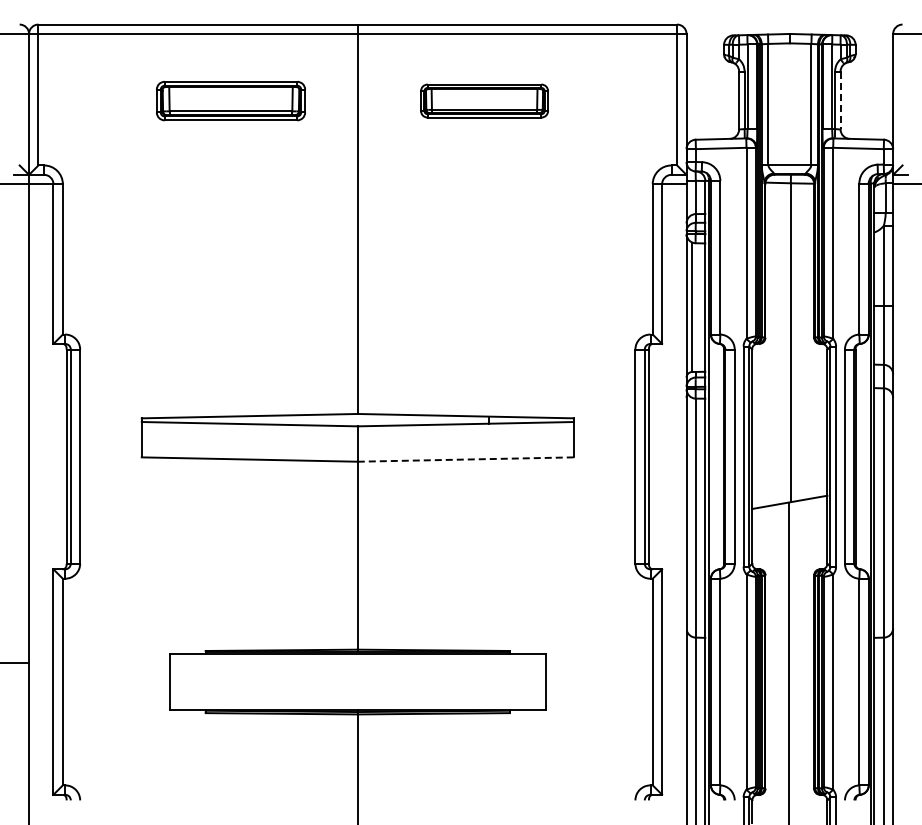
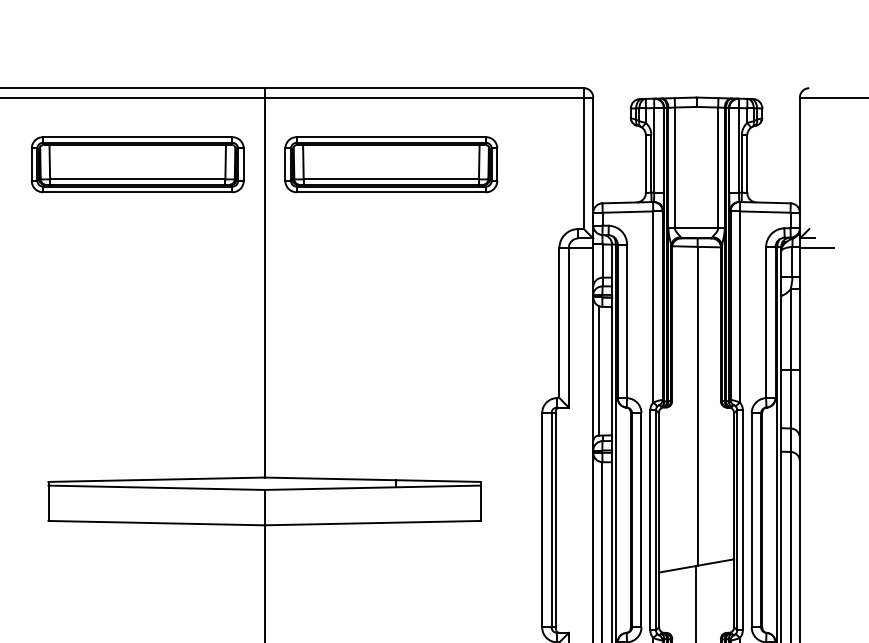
part: (230, 100) -> (137, 164), size x1.43
part: (484, 100) -> (391, 164), size x1.67
line: (840, 100) -> (747, 164), dashed -> solid
line: (466, 459) -> (373, 523), dashed -> solid

